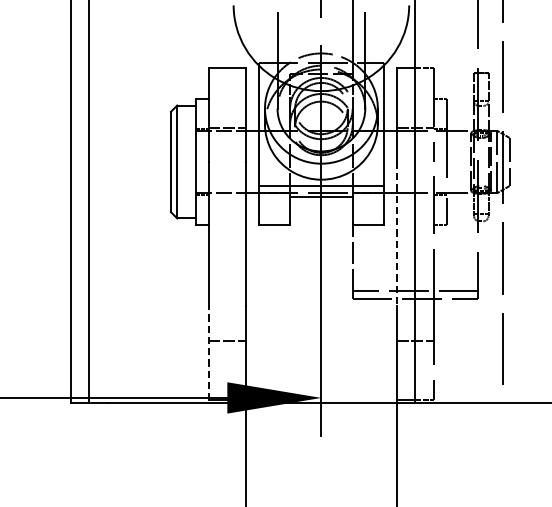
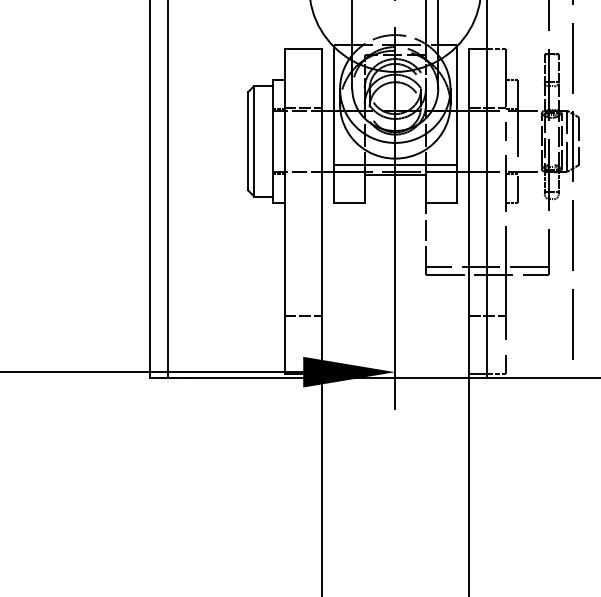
line: (396, 233) -> (468, 211), dashed -> solid
line: (208, 352) -> (284, 327), dashed -> solid

